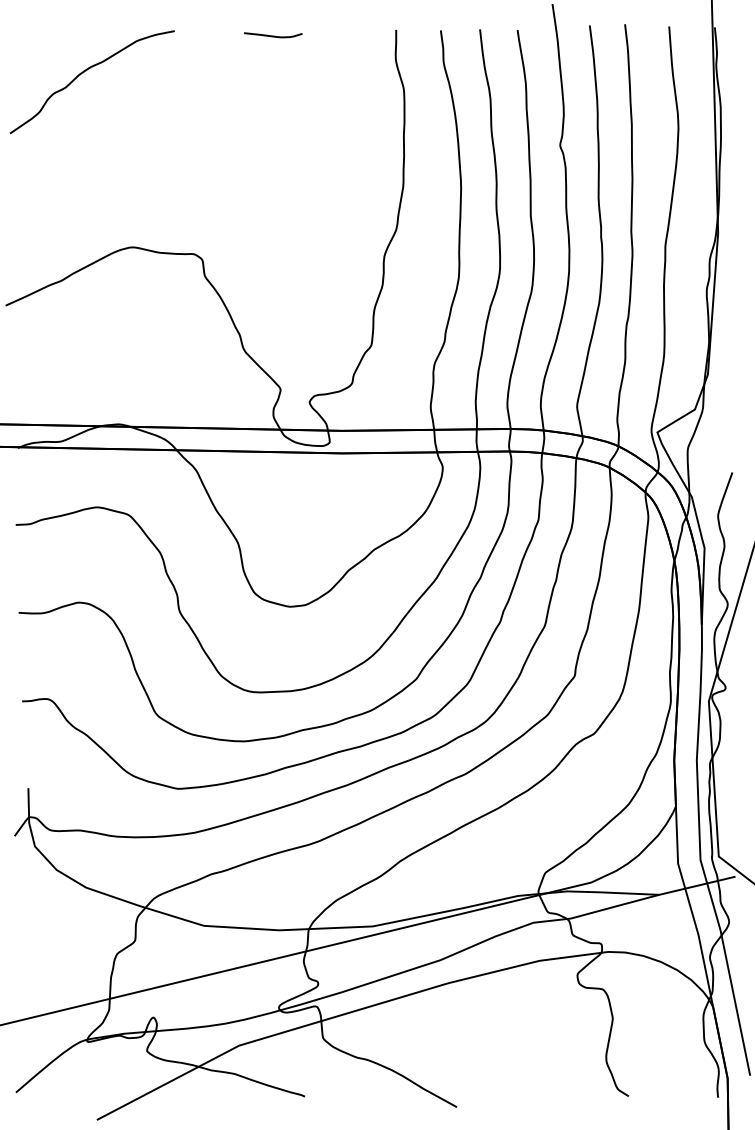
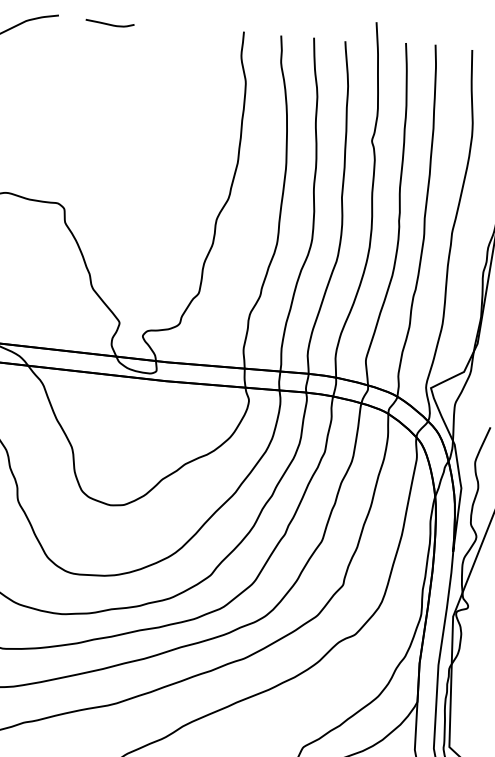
curve: (273, 35) -> (110, 23), moved

